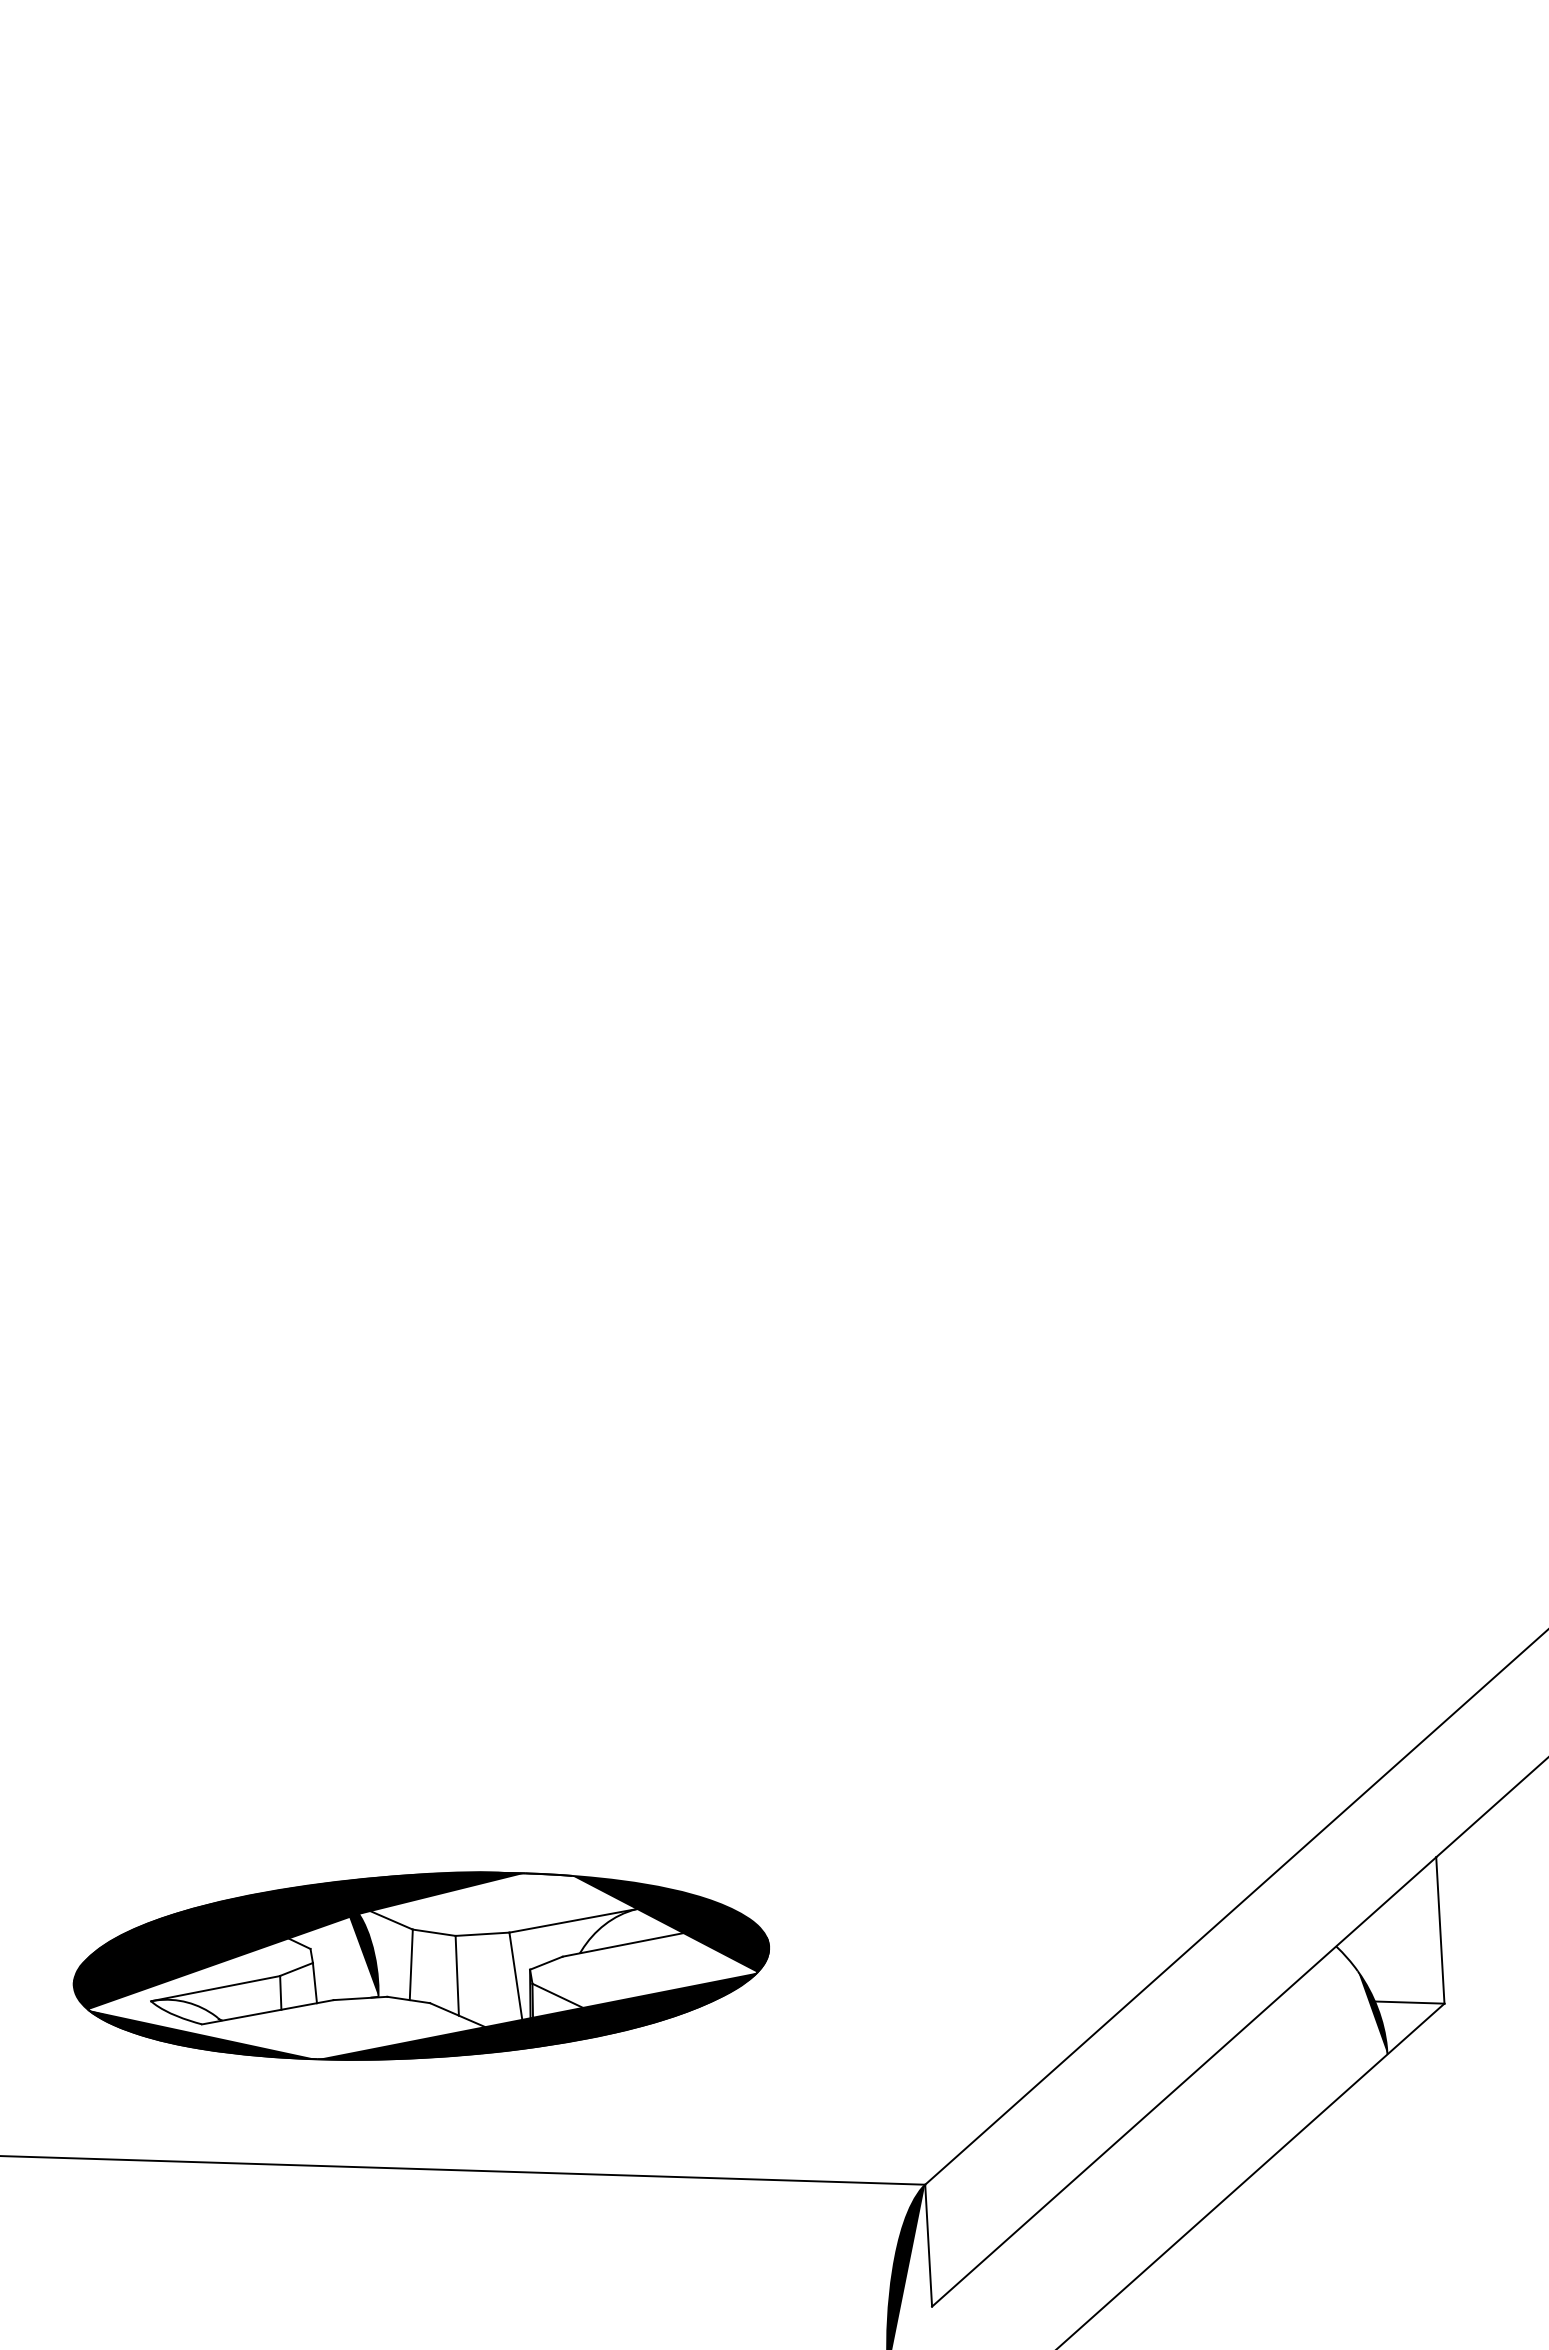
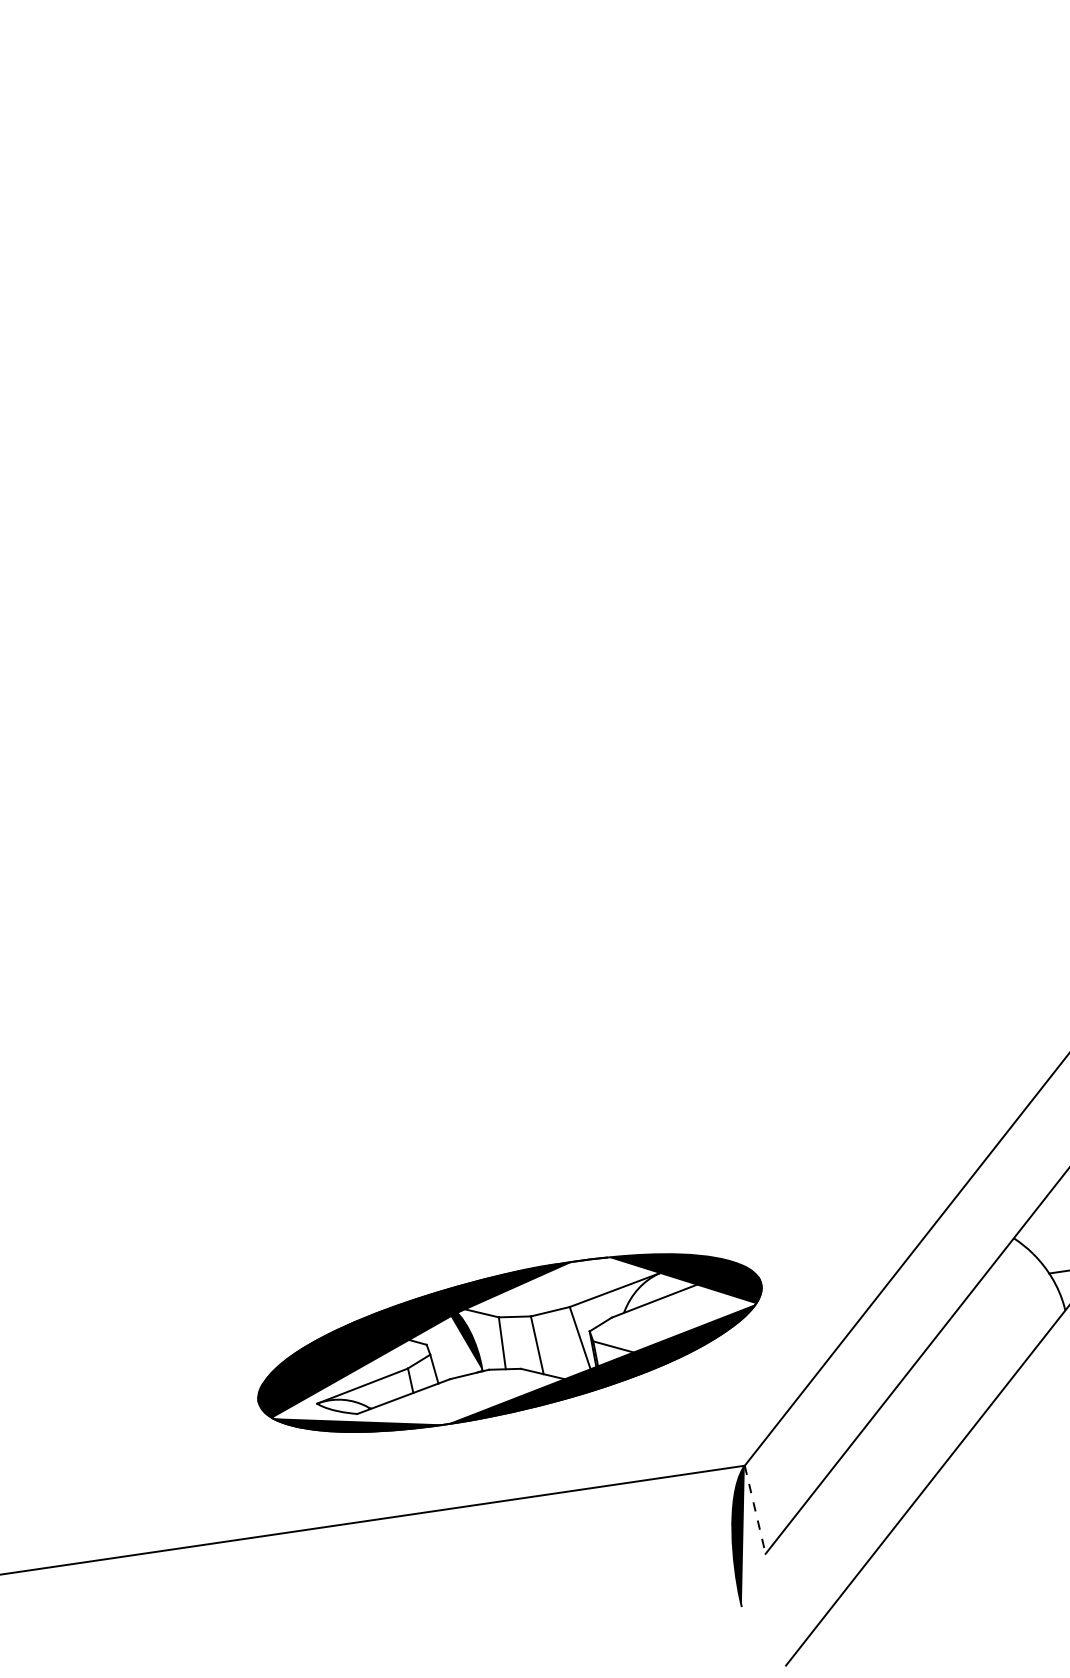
part: (420, 1965) -> (509, 1342), moved
fill: (1372, 2012) -> (1048, 1281), removed
line: (928, 2246) -> (755, 1510), solid -> dashed

